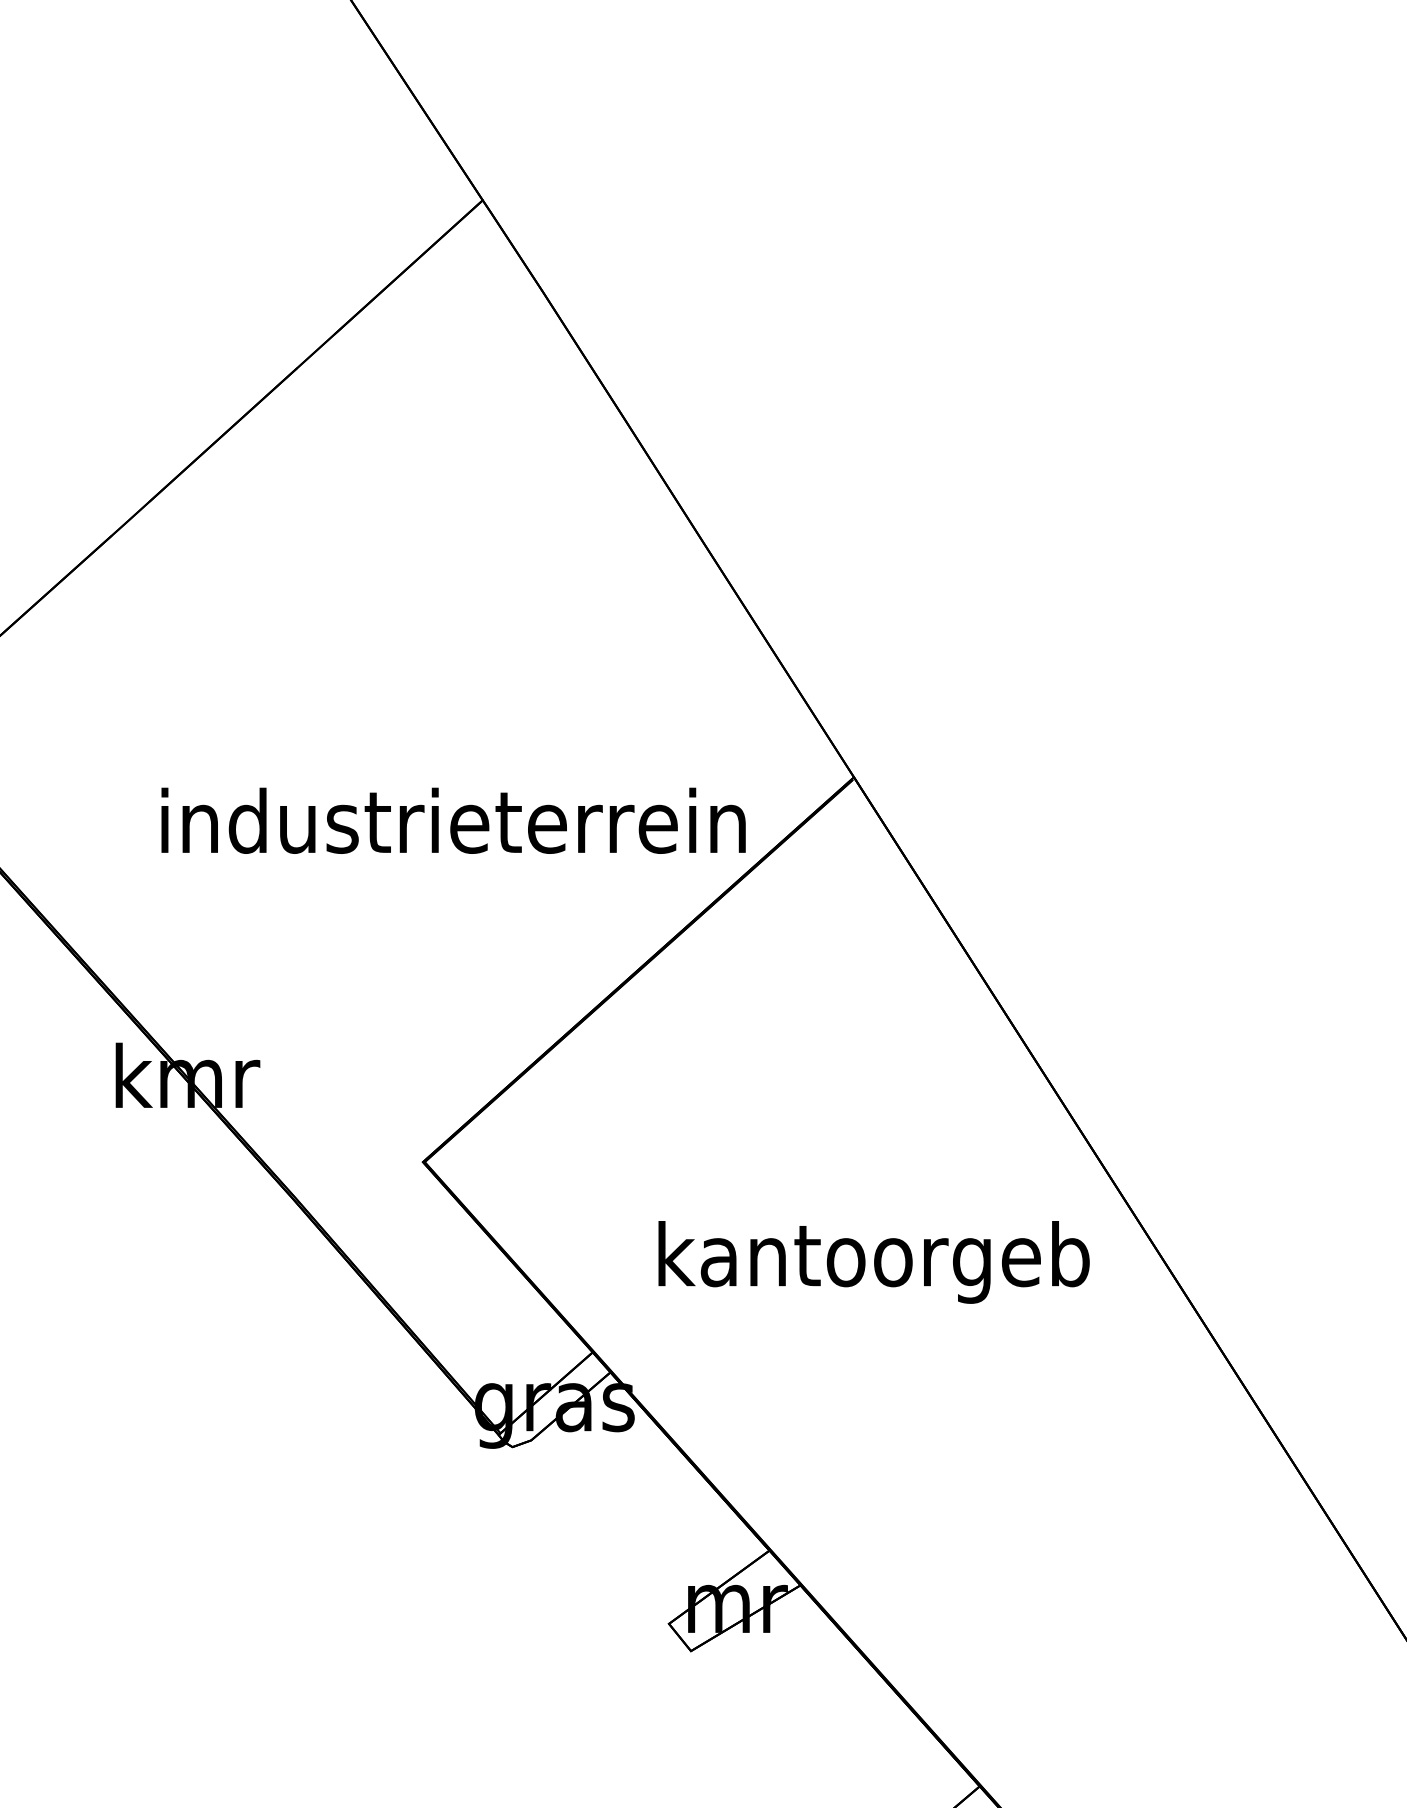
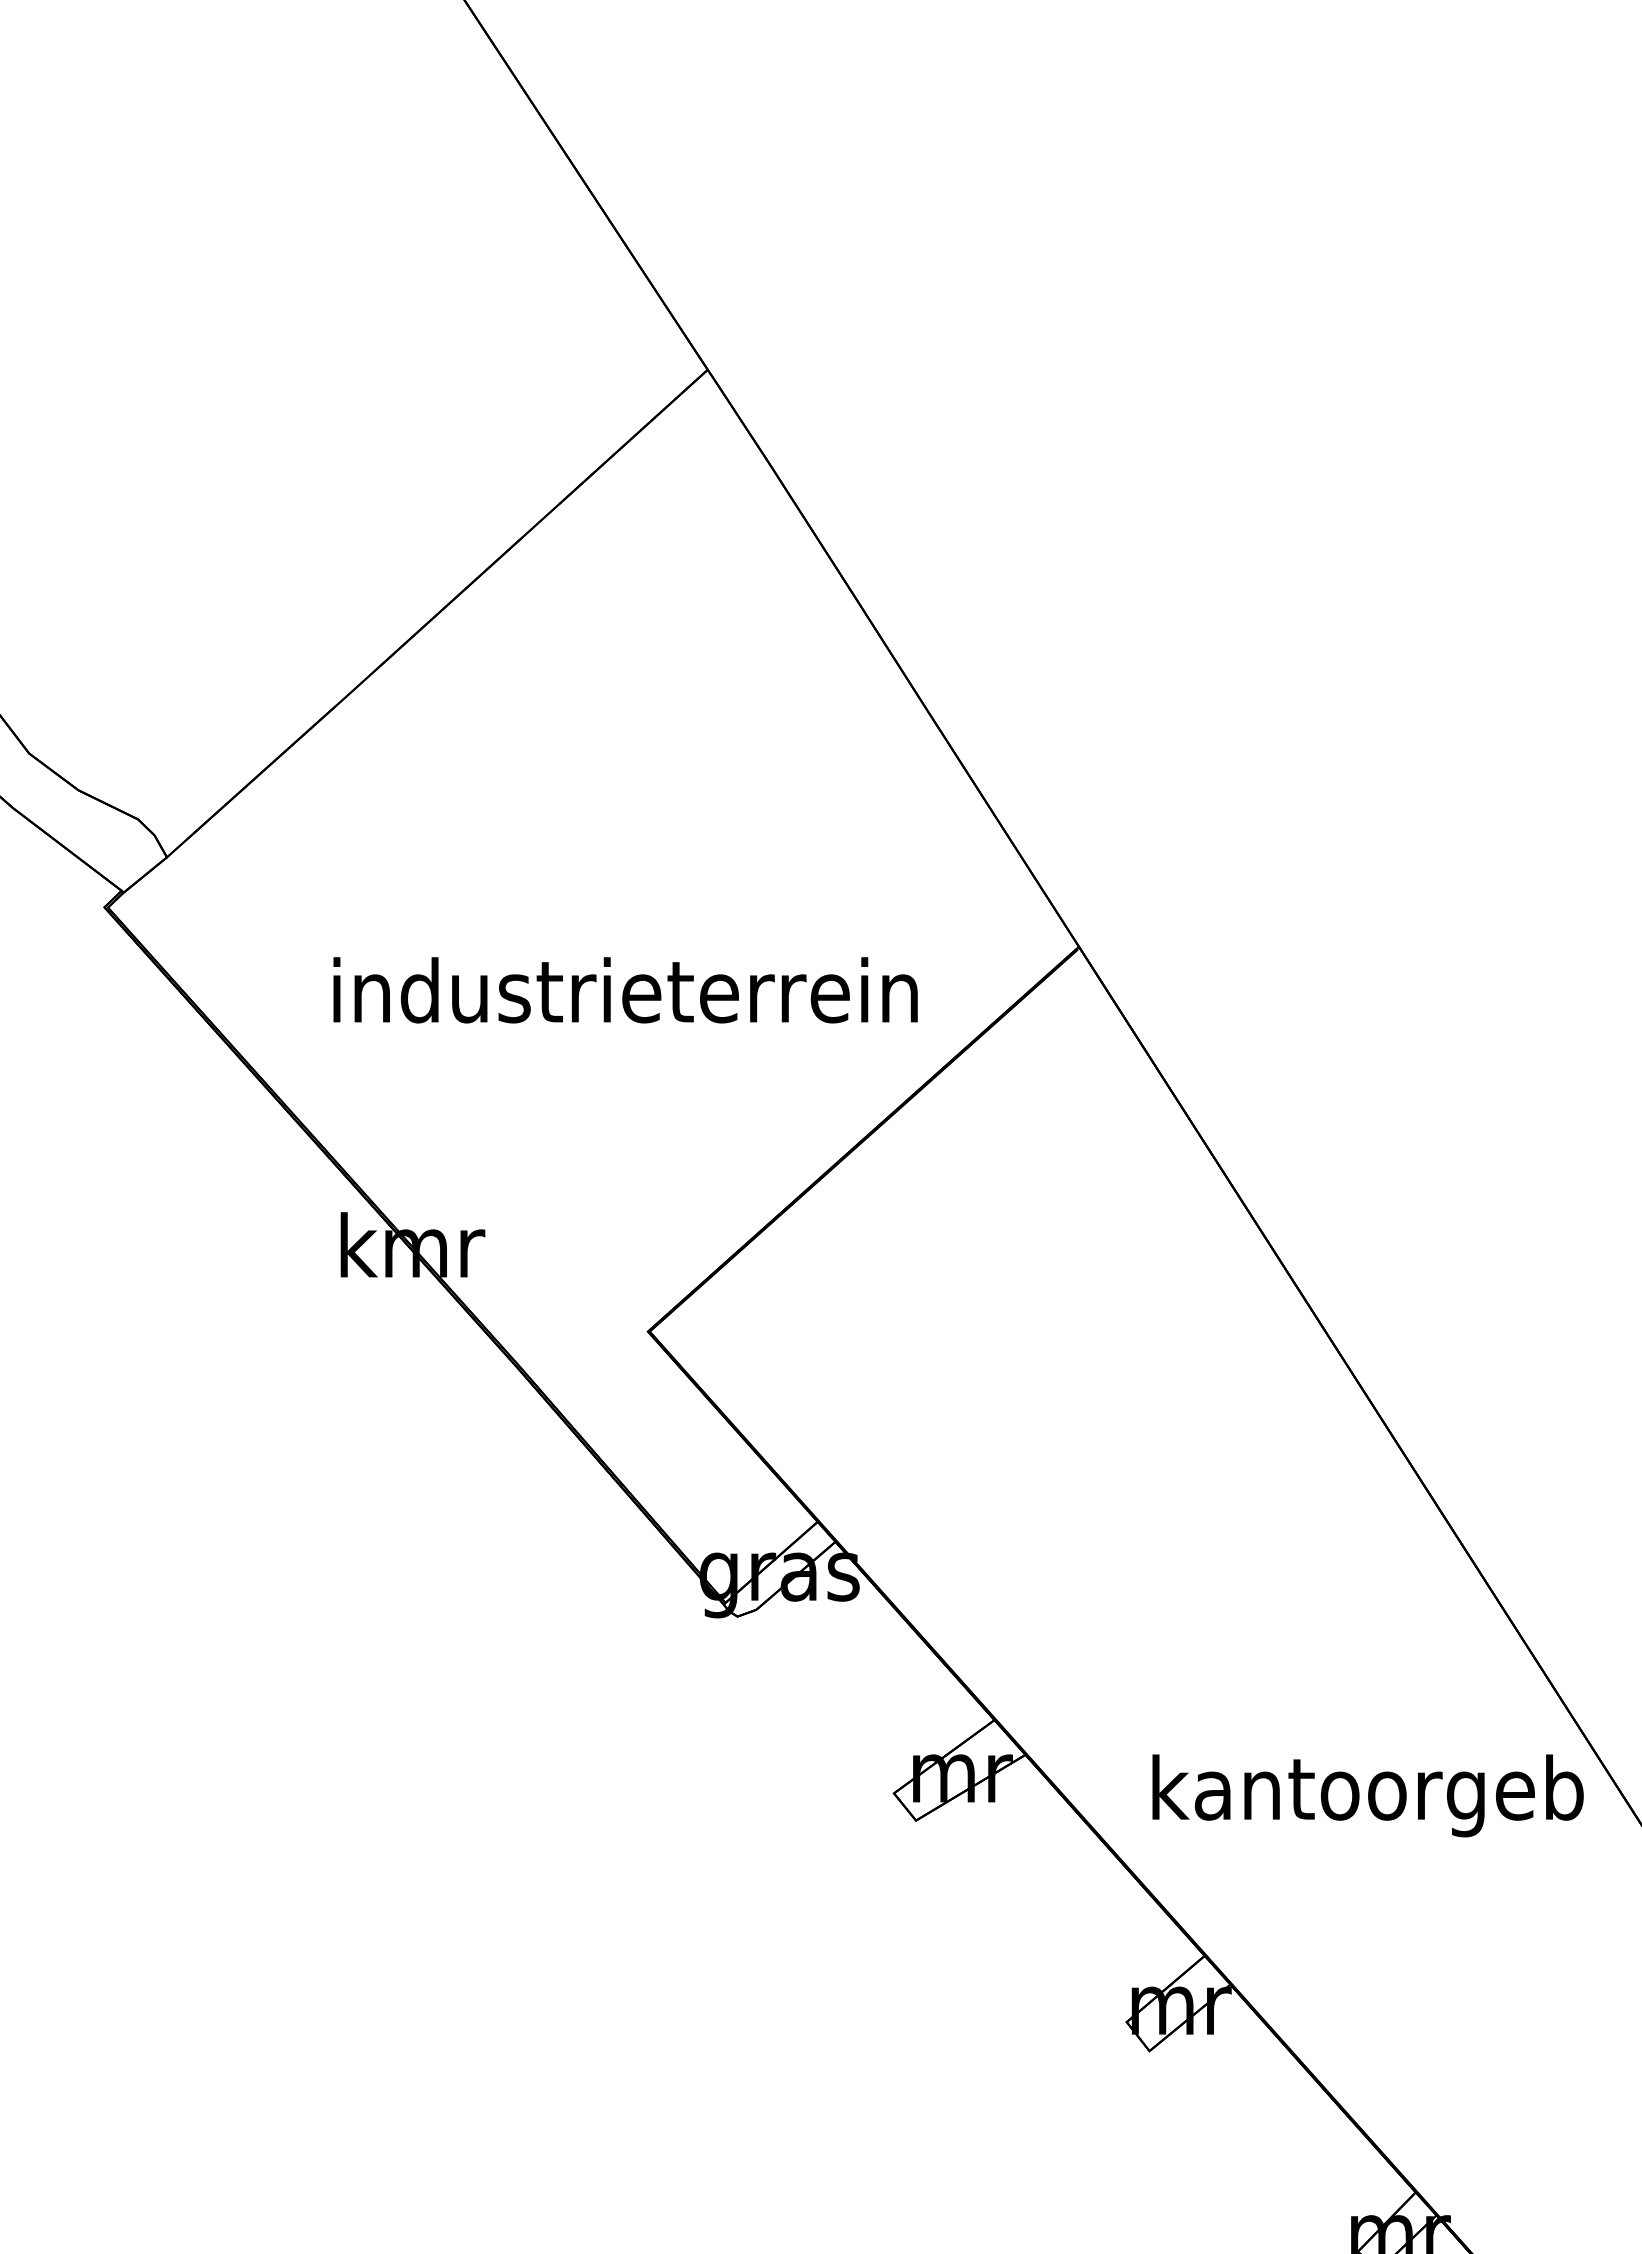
text: (453, 821) -> (625, 990), moved
text: (873, 1262) -> (1367, 1795), moved

